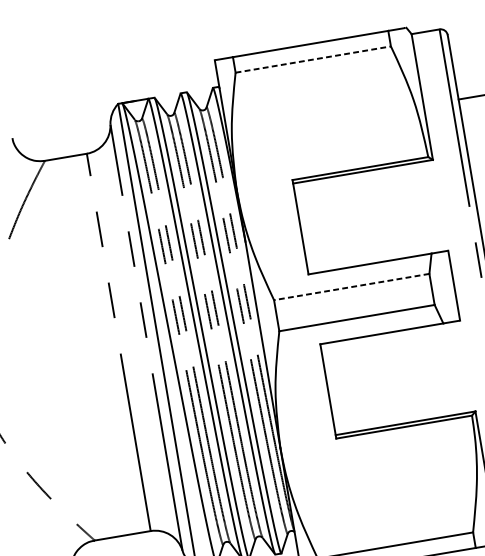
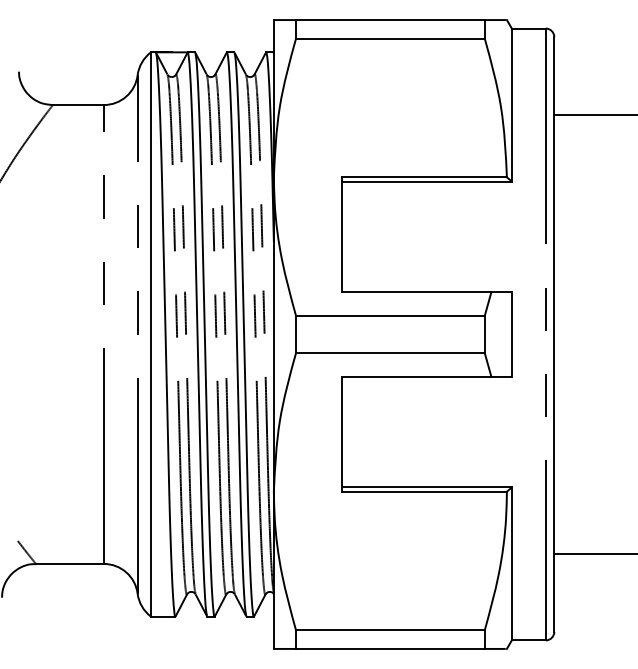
line: (313, 59) -> (390, 38), dashed -> solid
line: (350, 287) -> (389, 315), dashed -> solid

